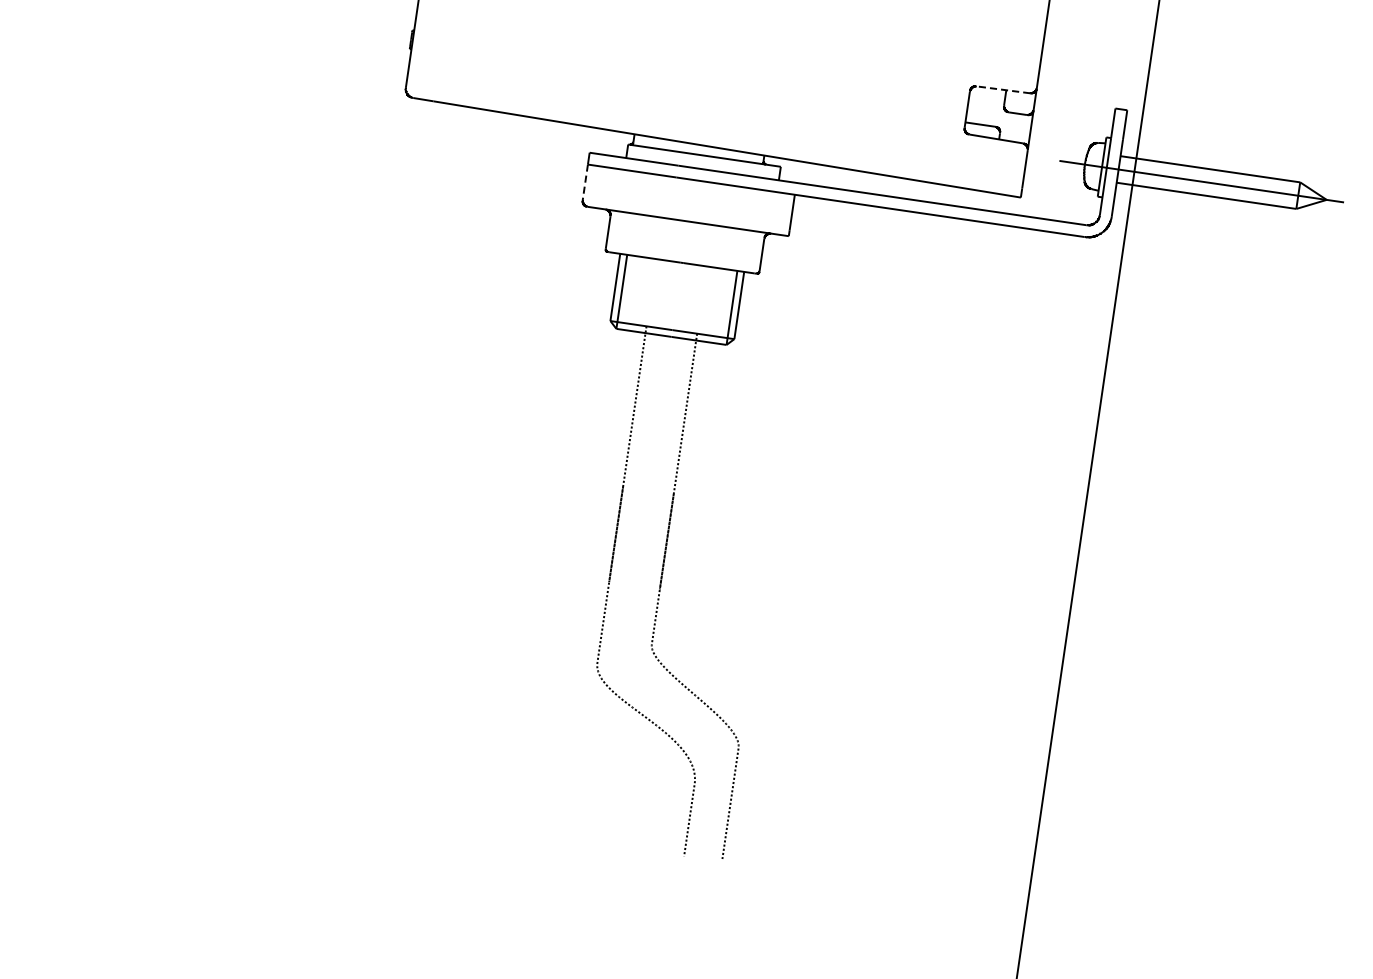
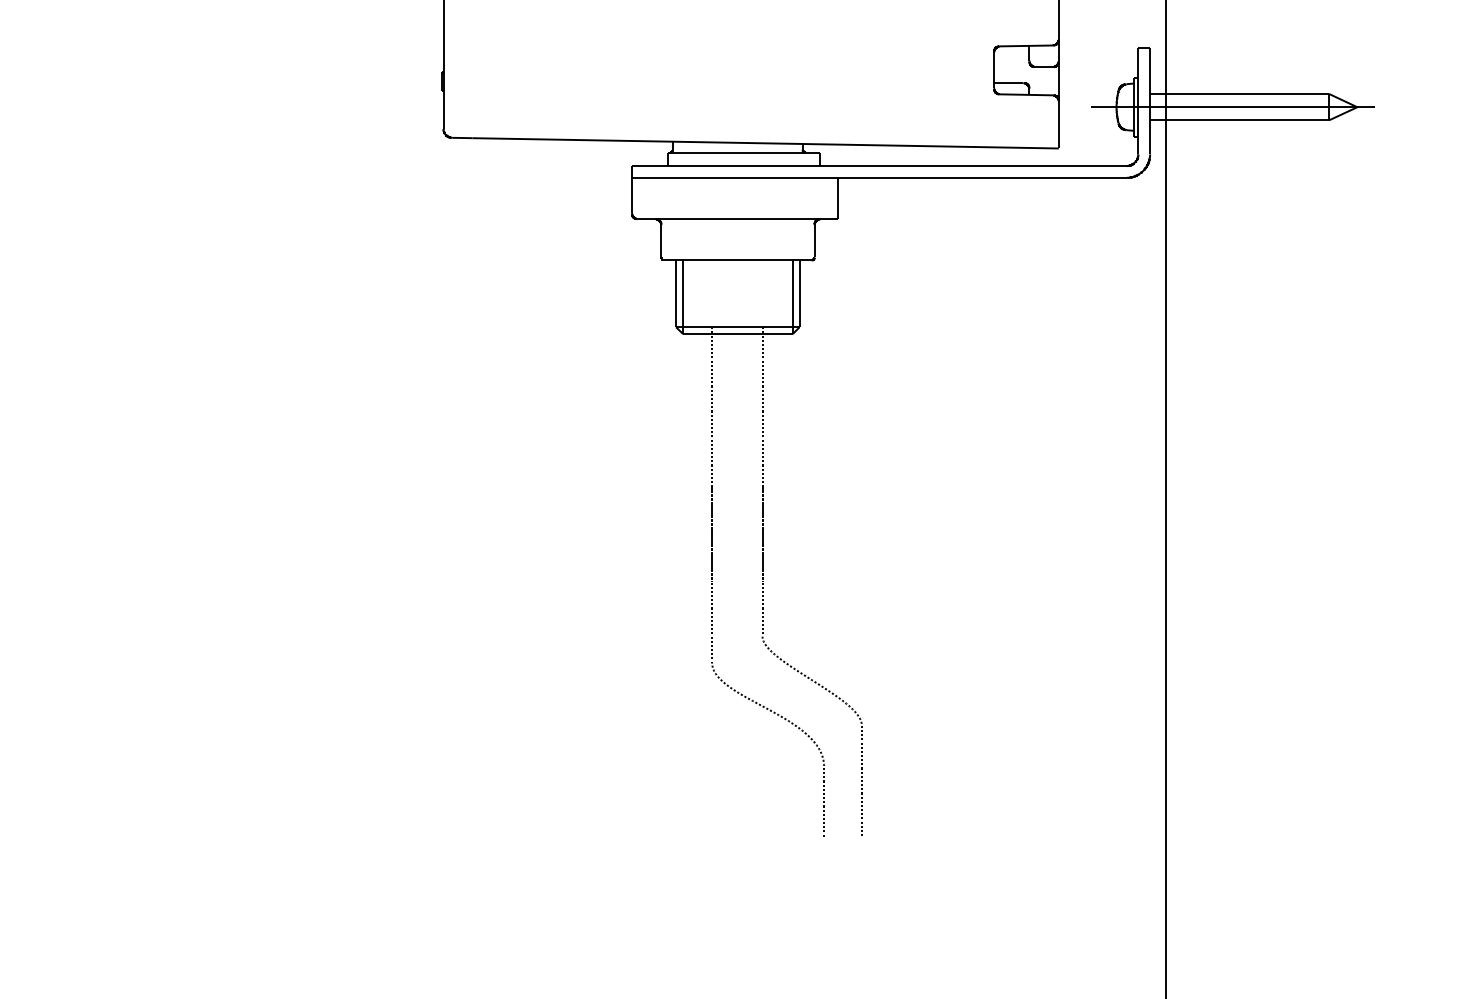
line: (1003, 89) -> (1026, 45), dashed -> solid
line: (584, 182) -> (631, 195), dashed -> solid

